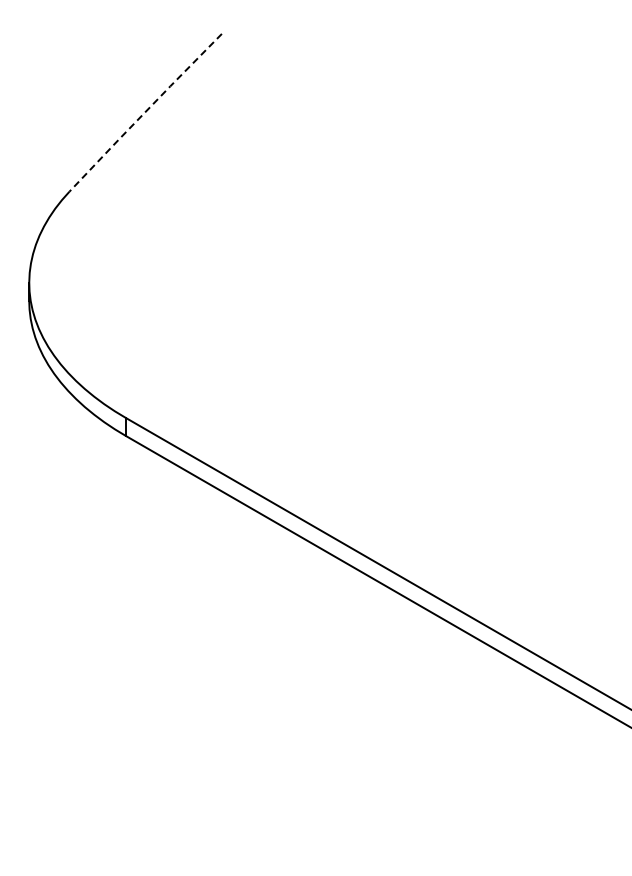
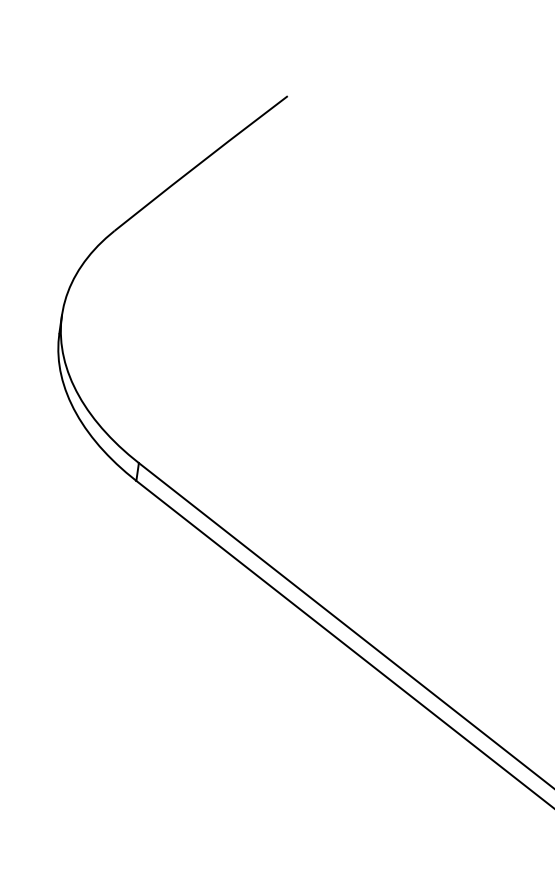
line: (144, 112) -> (200, 163), dashed -> solid

